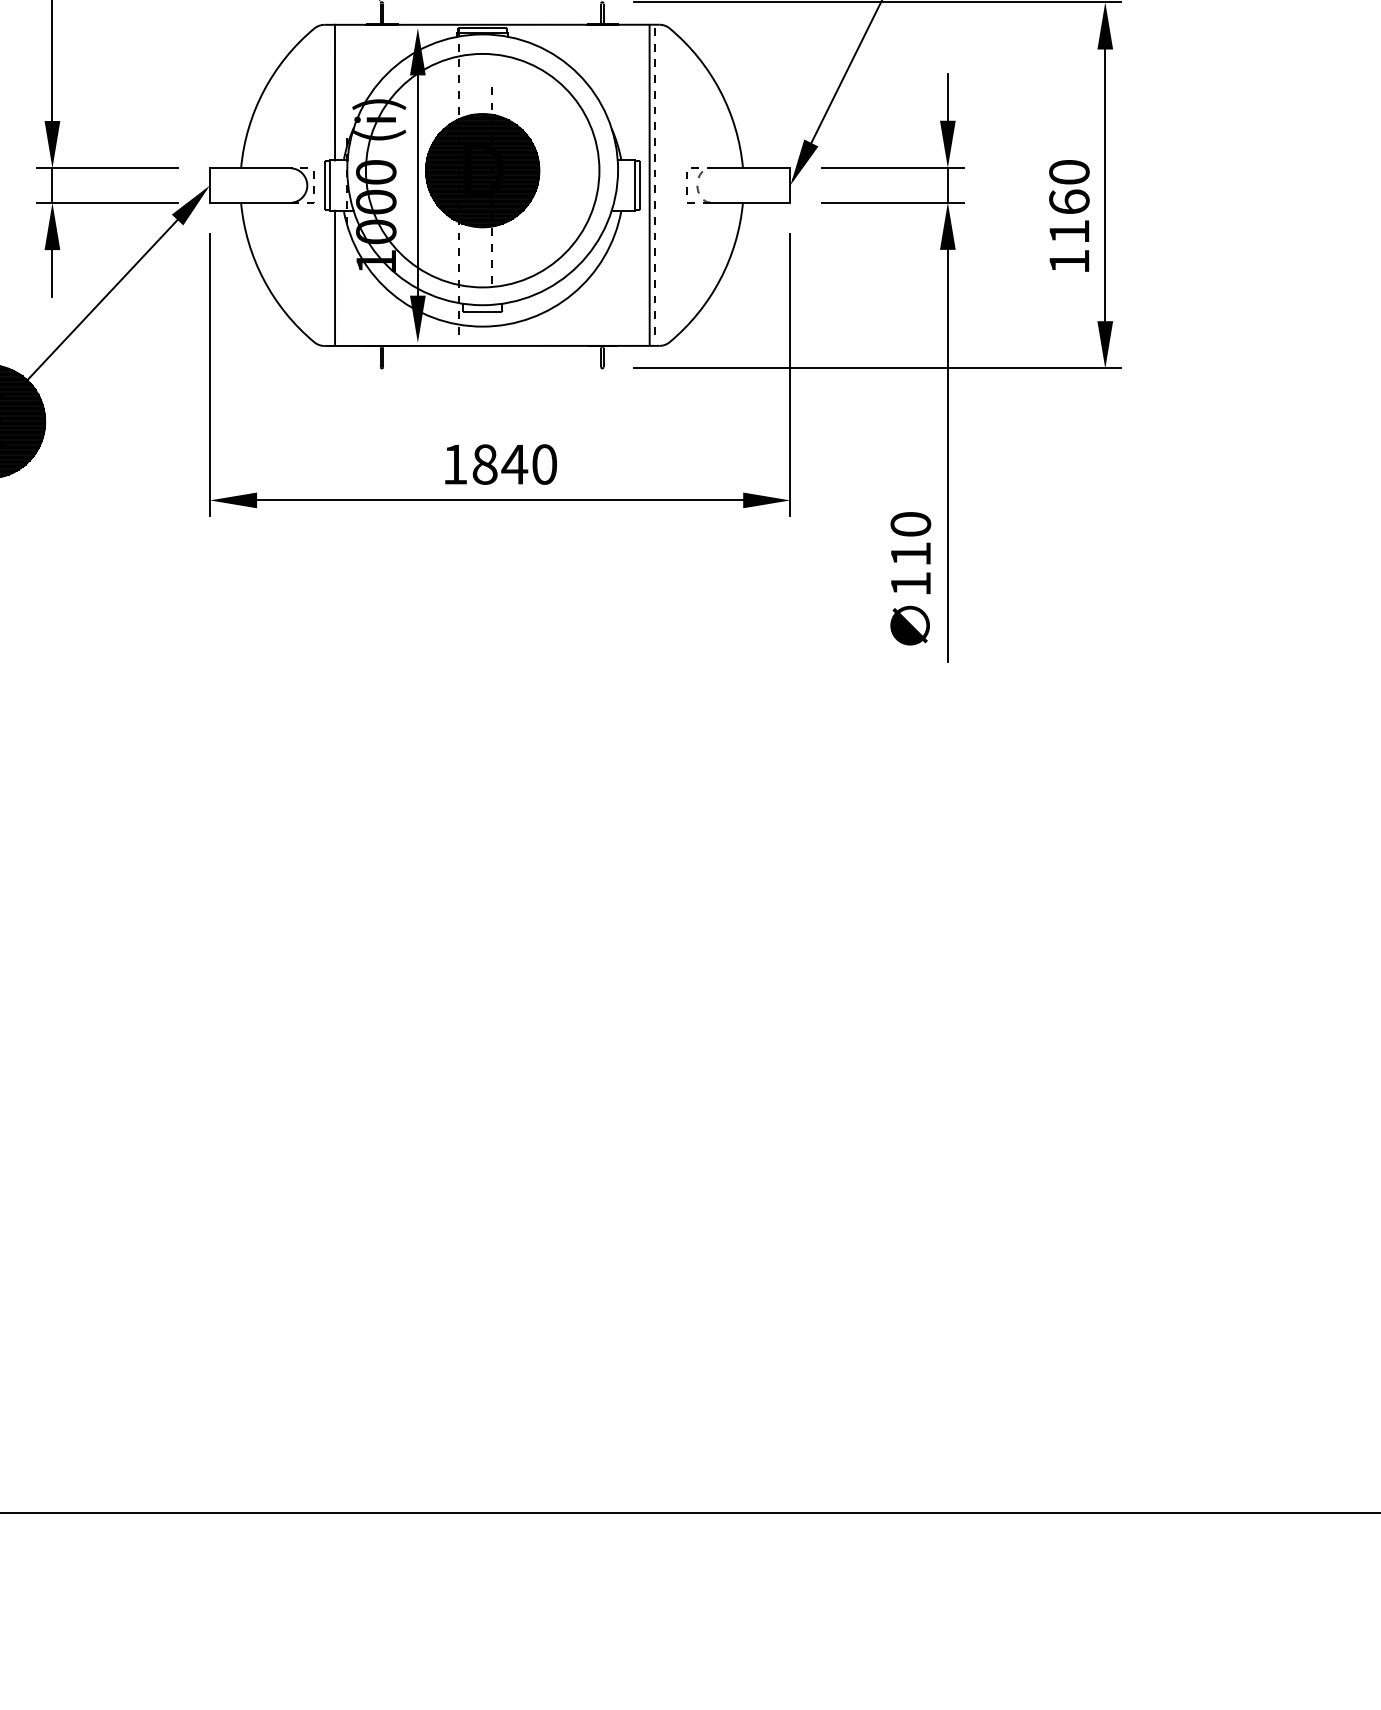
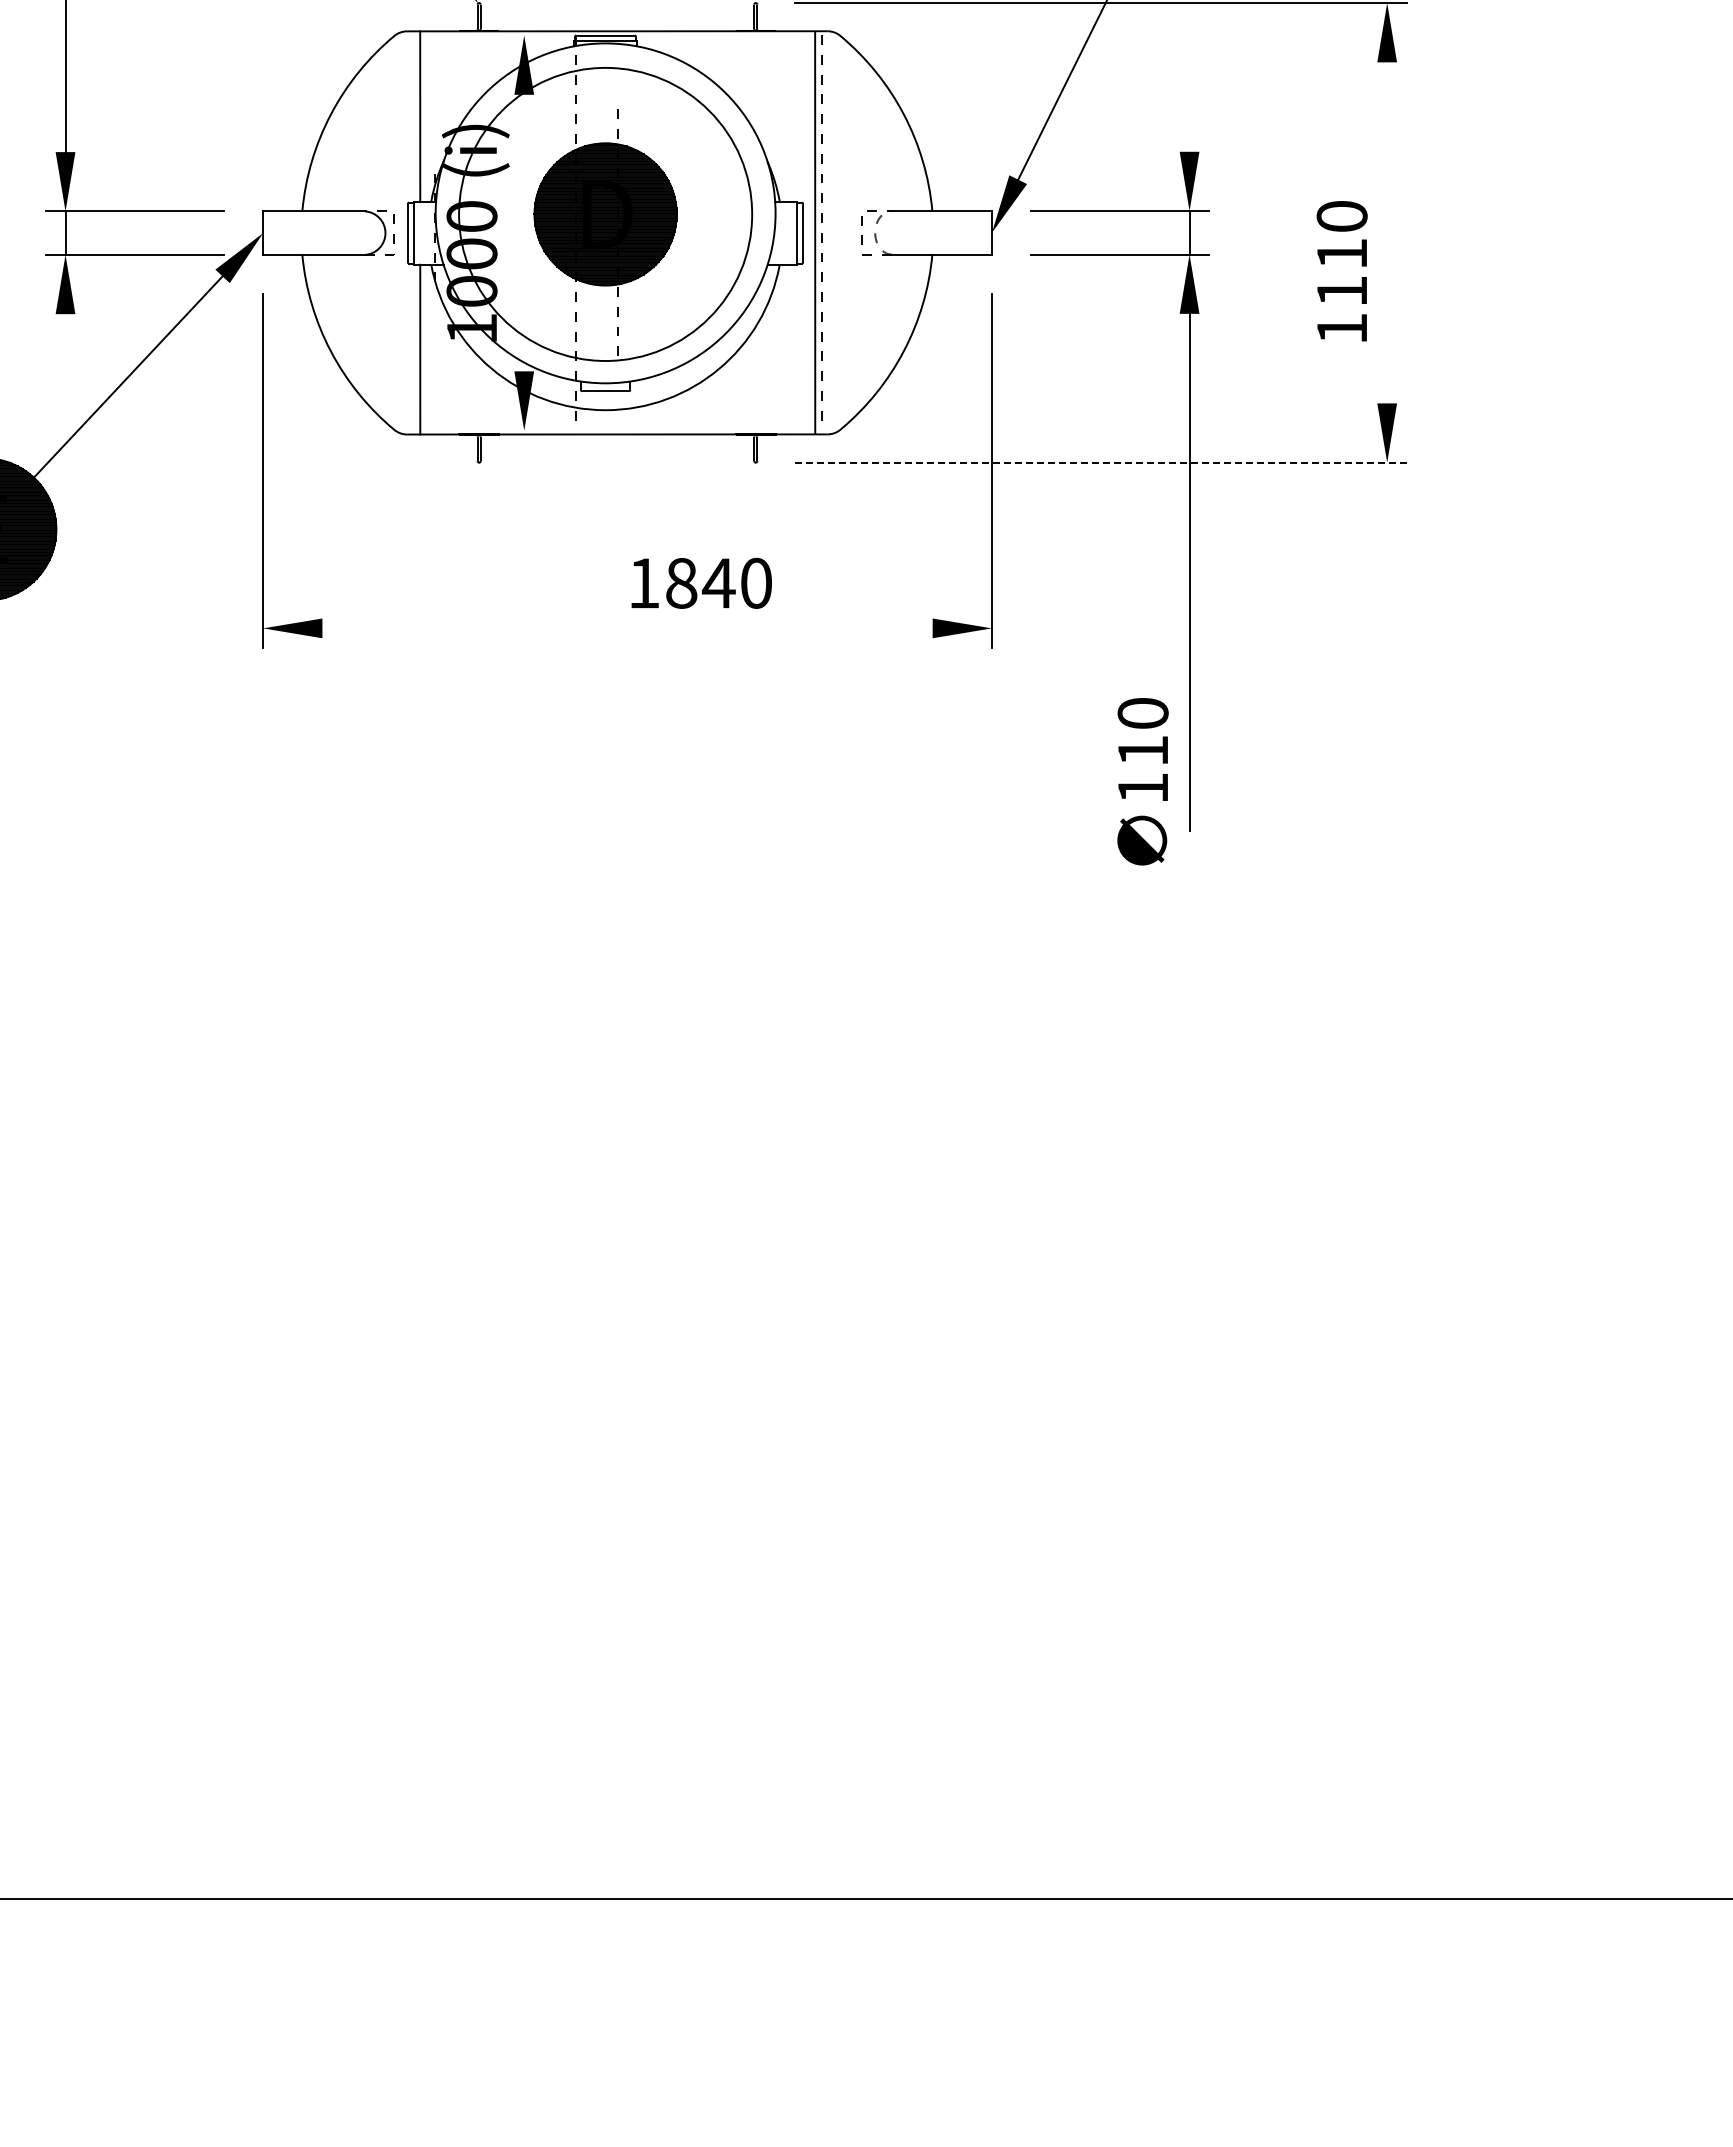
line: (947, 96) -> (1189, 121), removed
line: (418, 185) -> (524, 232), removed
line: (1105, 185) -> (1387, 232), removed
text: (1068, 201) -> (1341, 253), 1160 -> 1110
line: (52, 273) -> (65, 343), removed
line: (877, 368) -> (1101, 462), solid -> dashed
text: (500, 463) -> (701, 582), moved
line: (500, 500) -> (627, 628), removed
text: (910, 578) -> (1142, 781), moved

